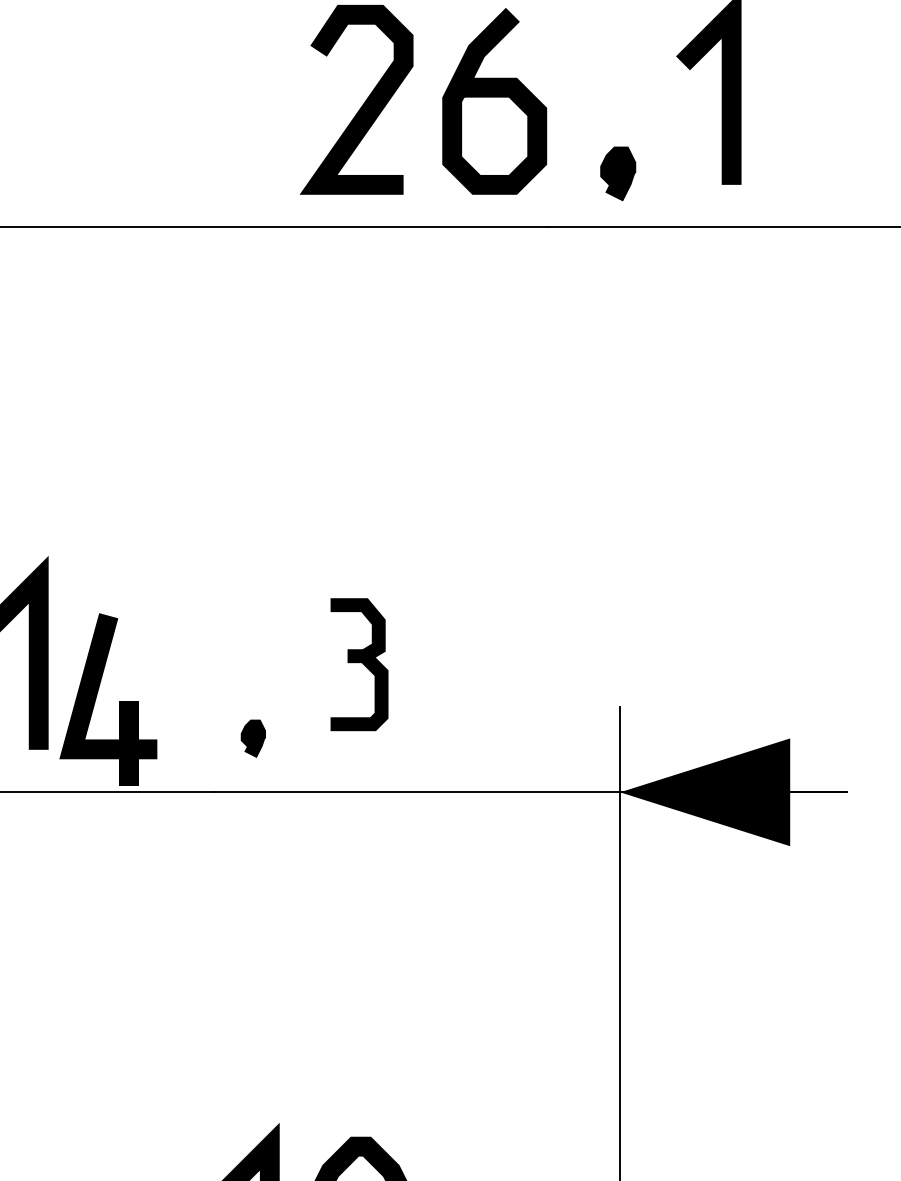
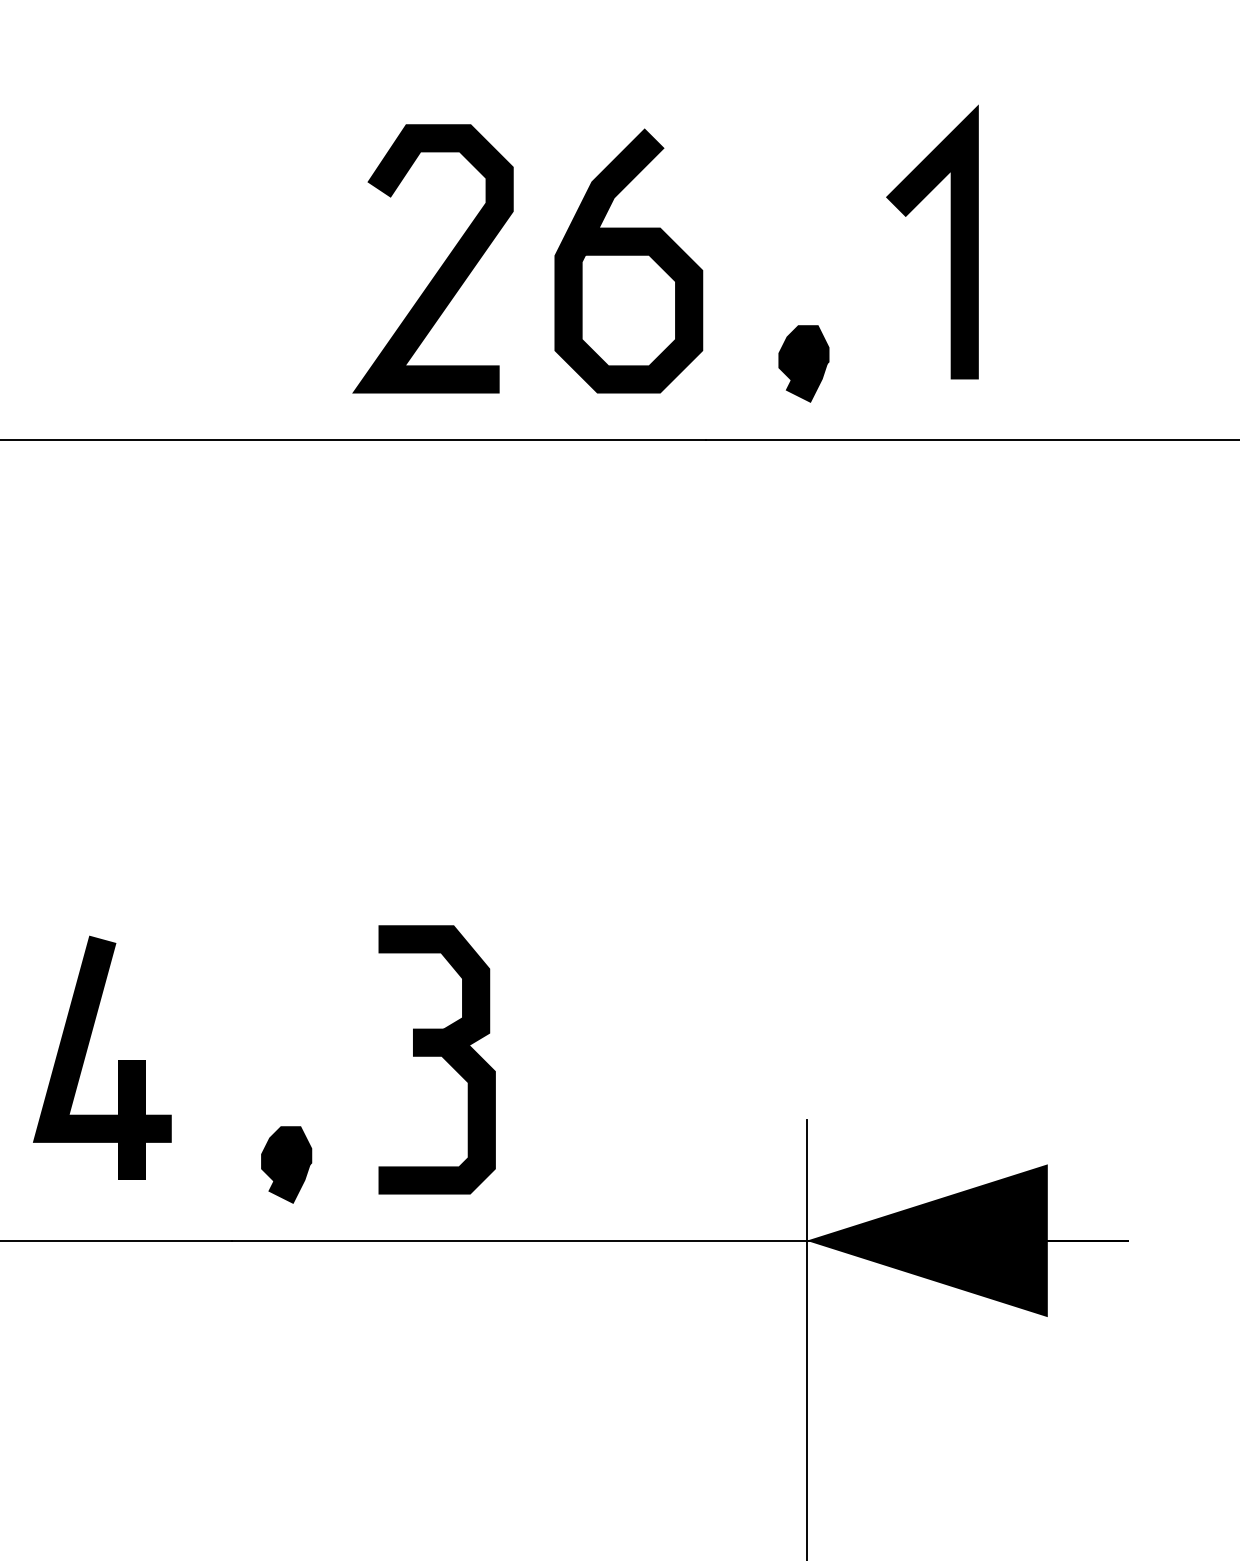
part: (359, 664) -> (437, 1059), size x1.43
part: (119, 701) -> (118, 1060), moved
part: (253, 738) -> (286, 1164), size x1.43

